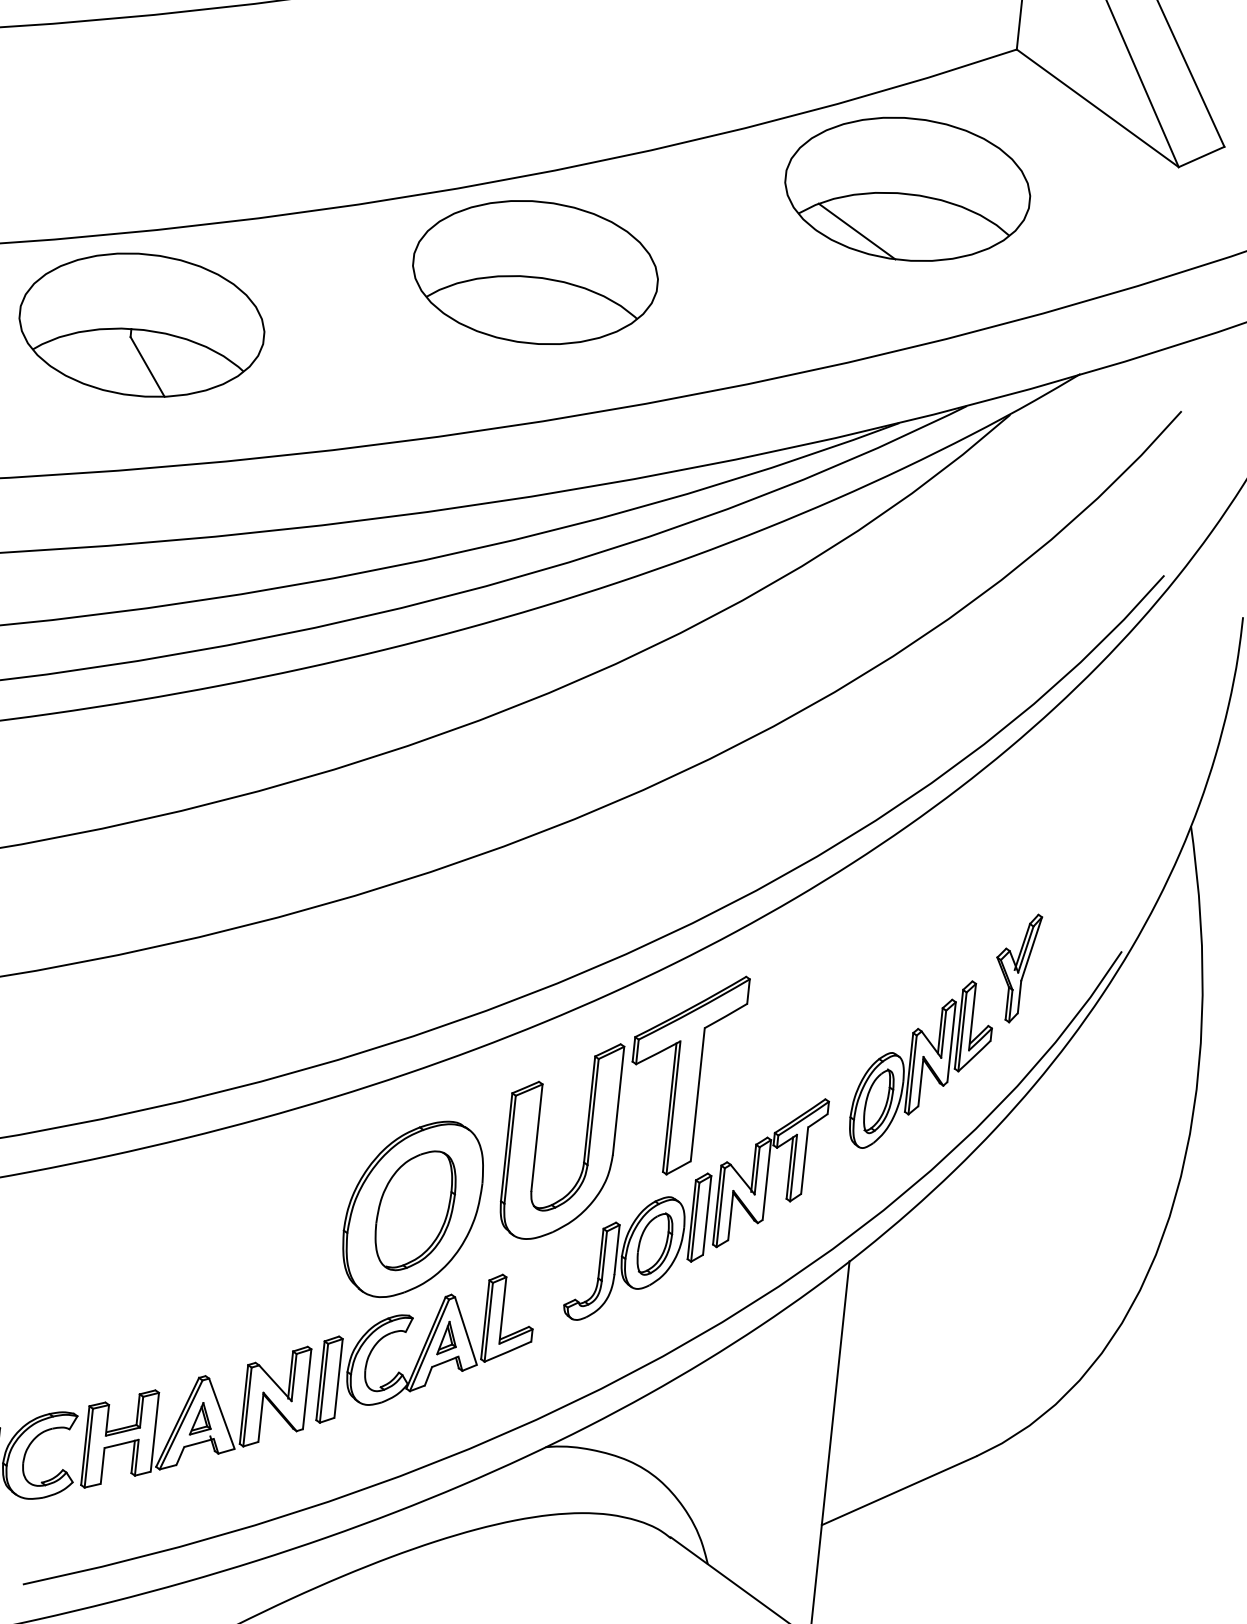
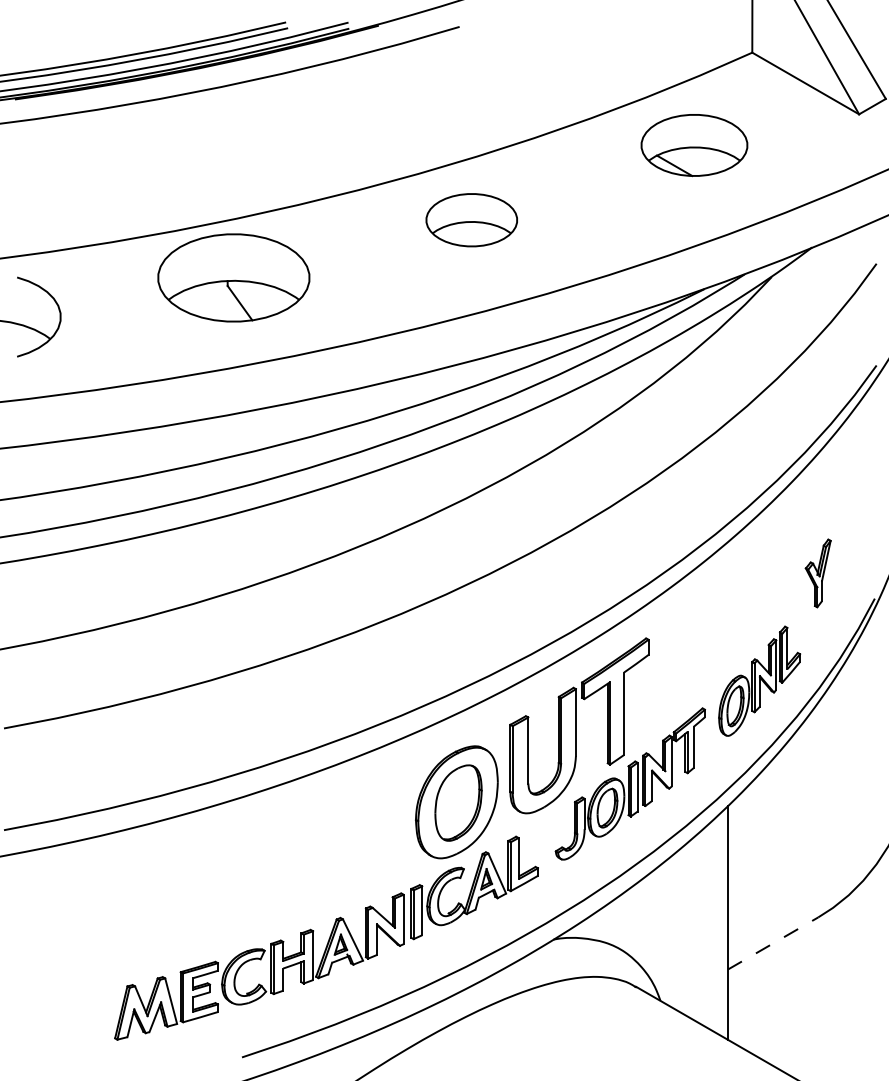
part: (907, 189) -> (694, 145), size x0.7
part: (535, 271) -> (471, 219), size x0.6
part: (1015, 967) -> (817, 573), moved
line: (899, 1490) -> (773, 943), solid -> dashed

